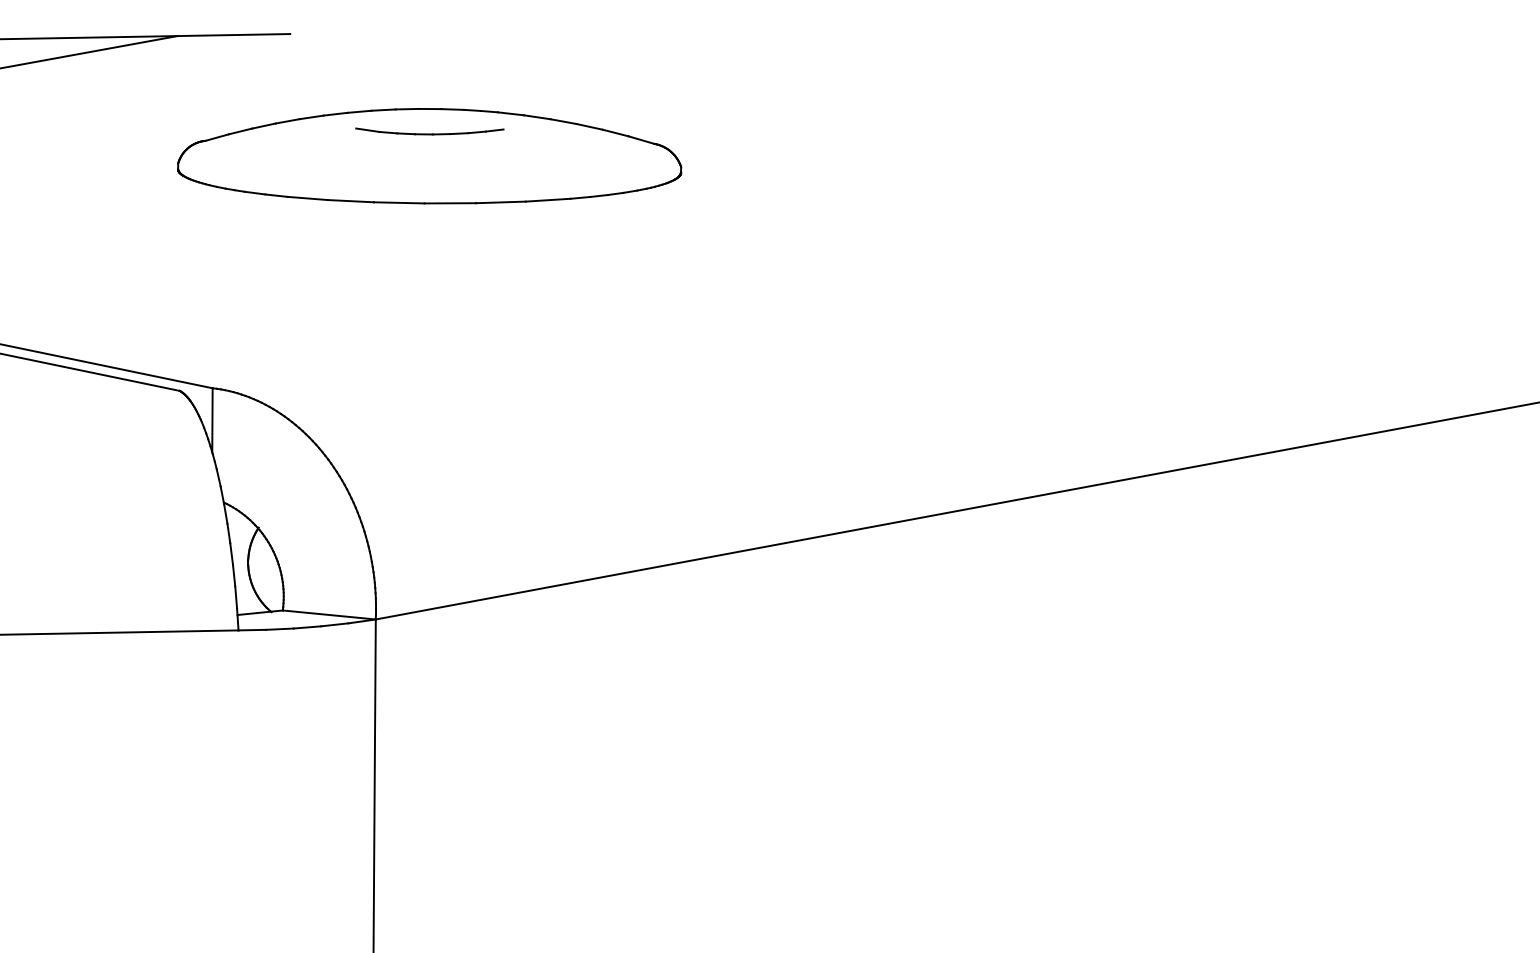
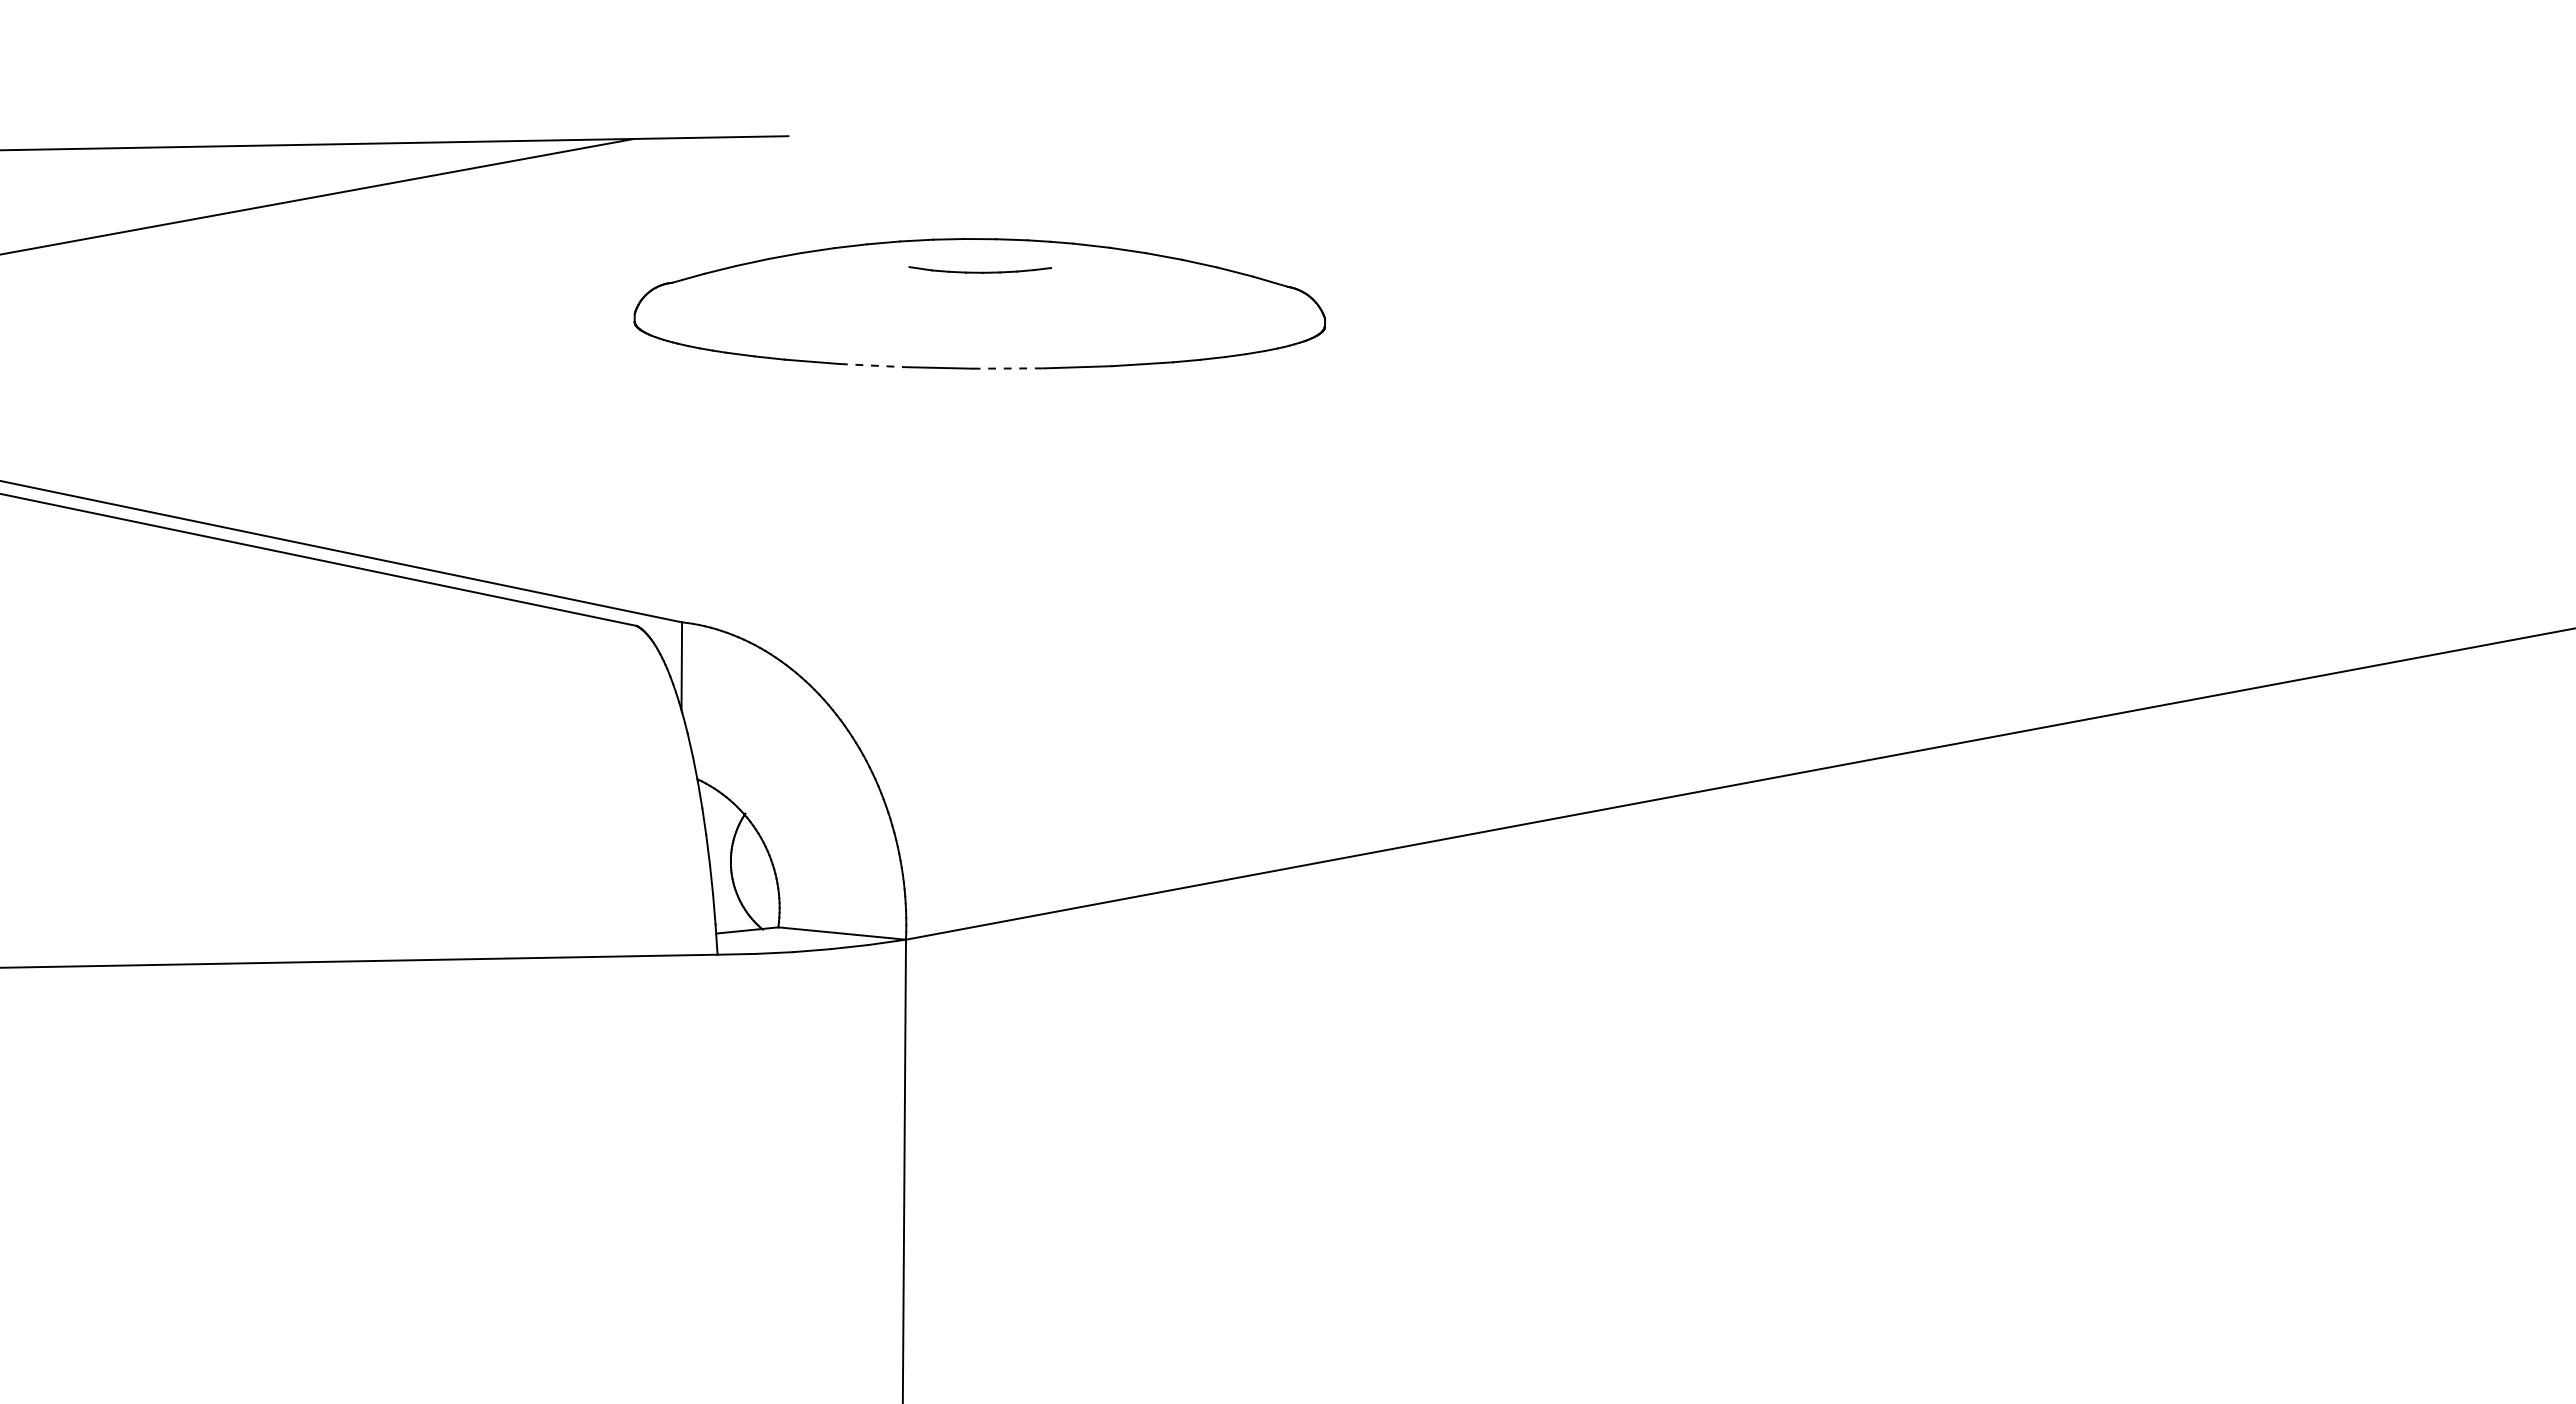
part: (430, 131) -> (980, 269), size x0.7
line: (350, 201) -> (871, 365), solid -> dashed
line: (450, 203) -> (1008, 368), solid -> dashed

